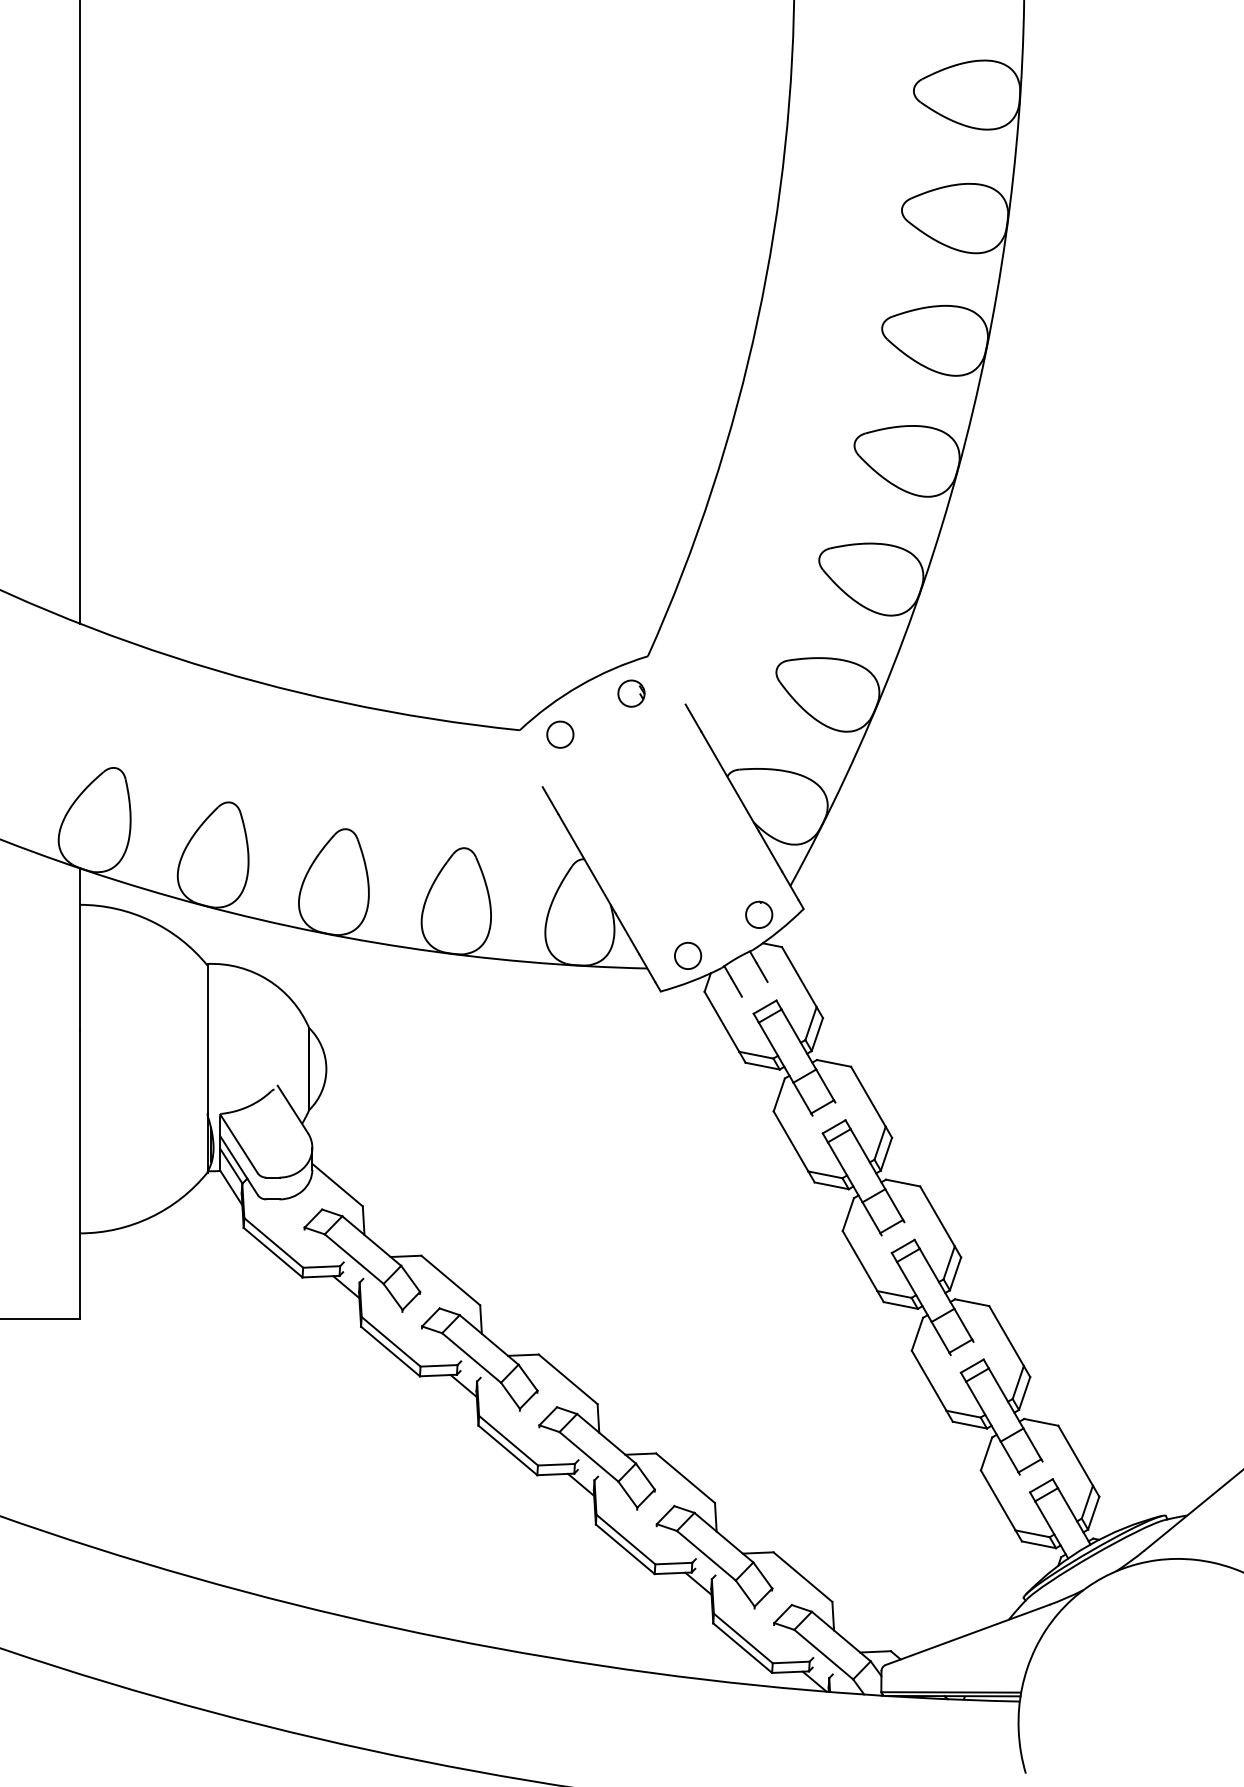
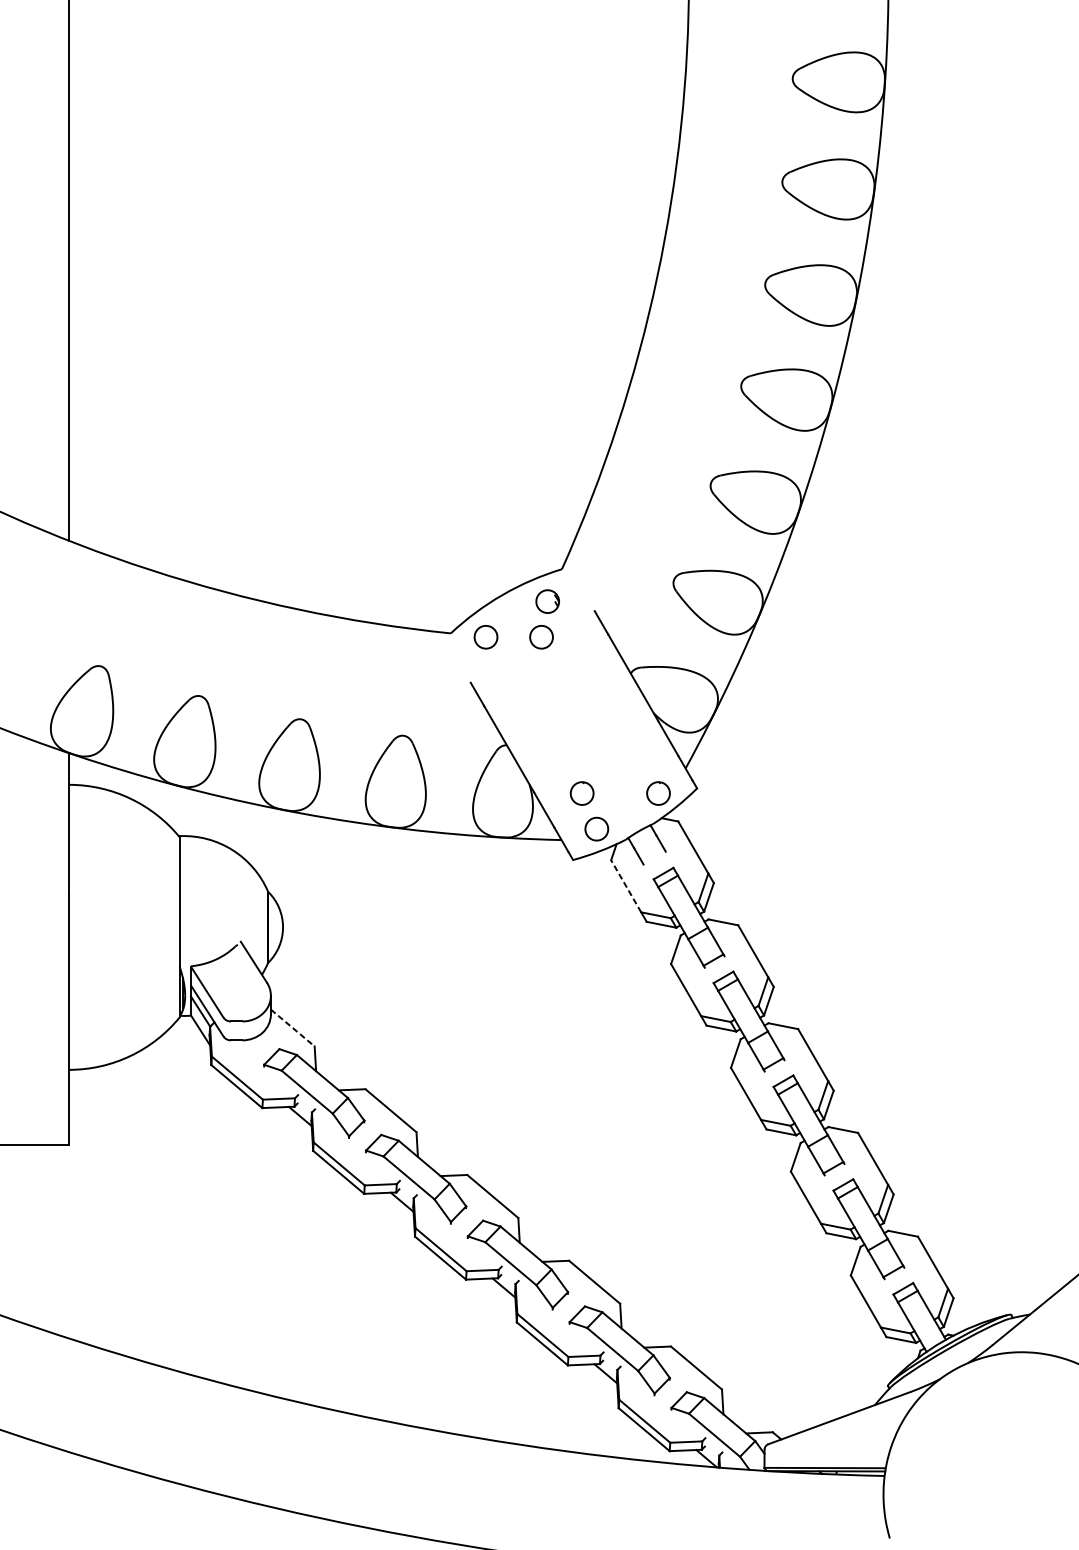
part: (624, 734) -> (541, 637), added
part: (671, 914) -> (582, 793), added
line: (721, 1021) -> (625, 886), solid -> dashed
line: (337, 1185) -> (292, 1028), solid -> dashed

